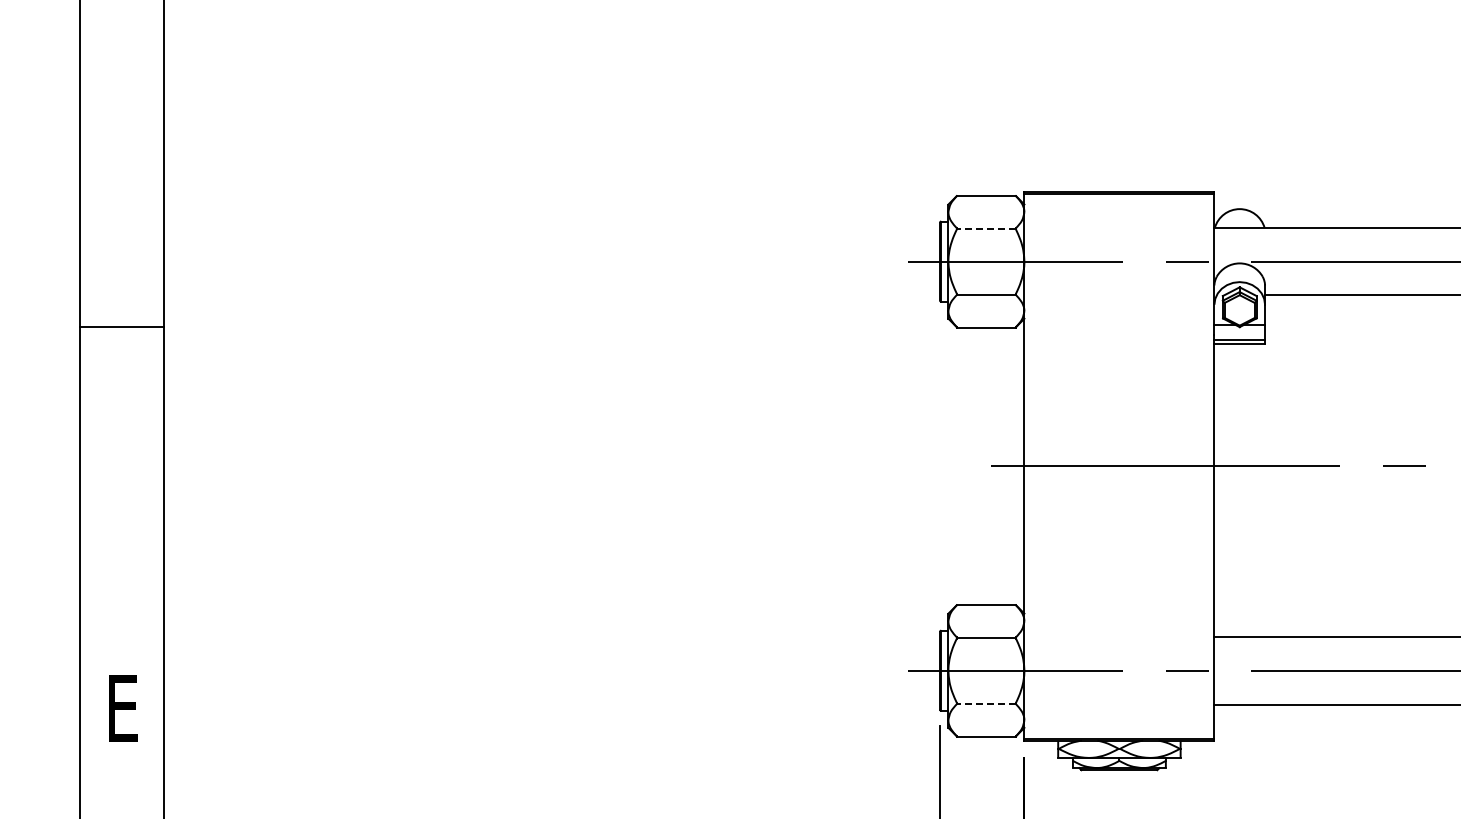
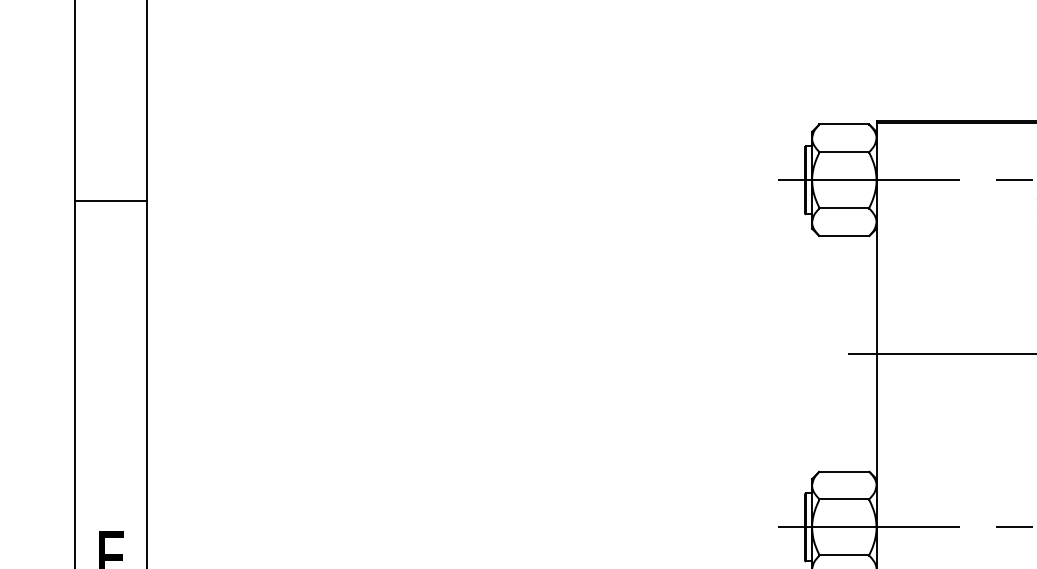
line: (986, 228) -> (844, 152), dashed -> solid
line: (121, 326) -> (110, 200), moved
line: (986, 703) -> (844, 555), dashed -> solid

